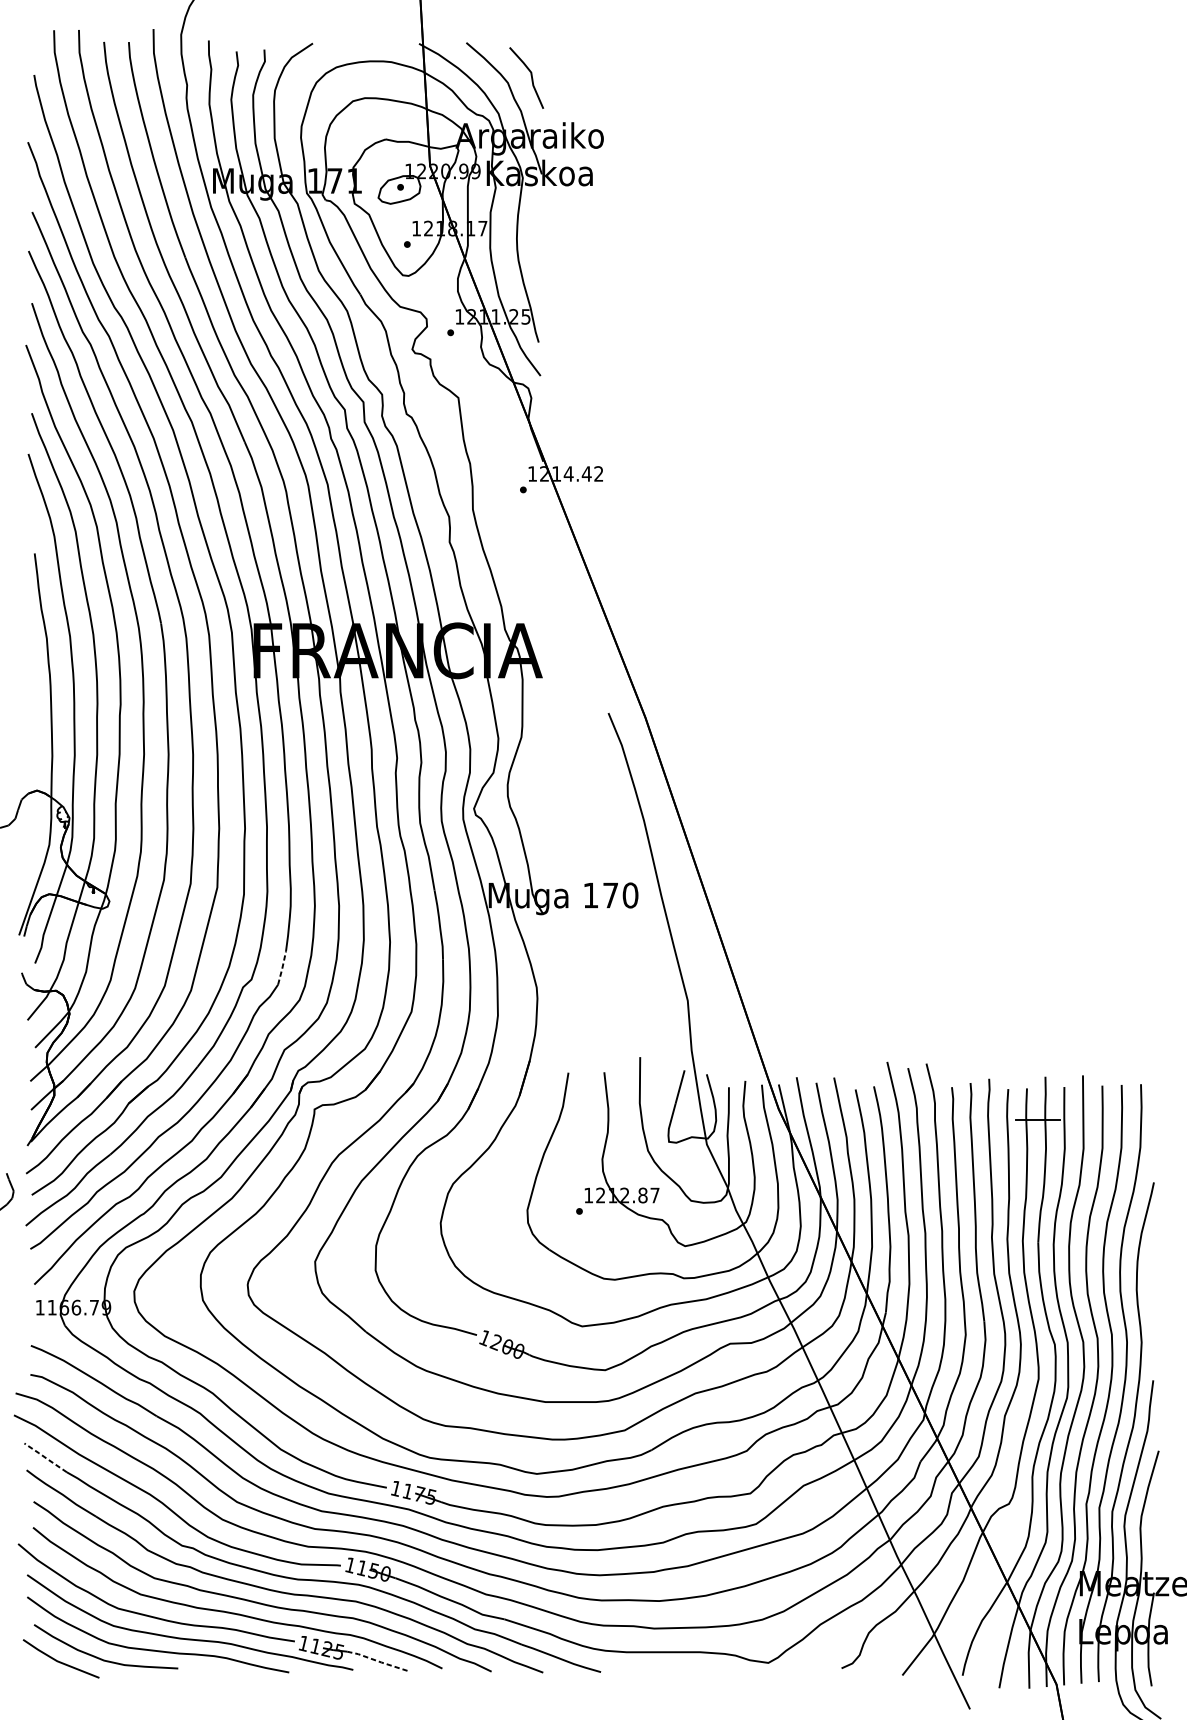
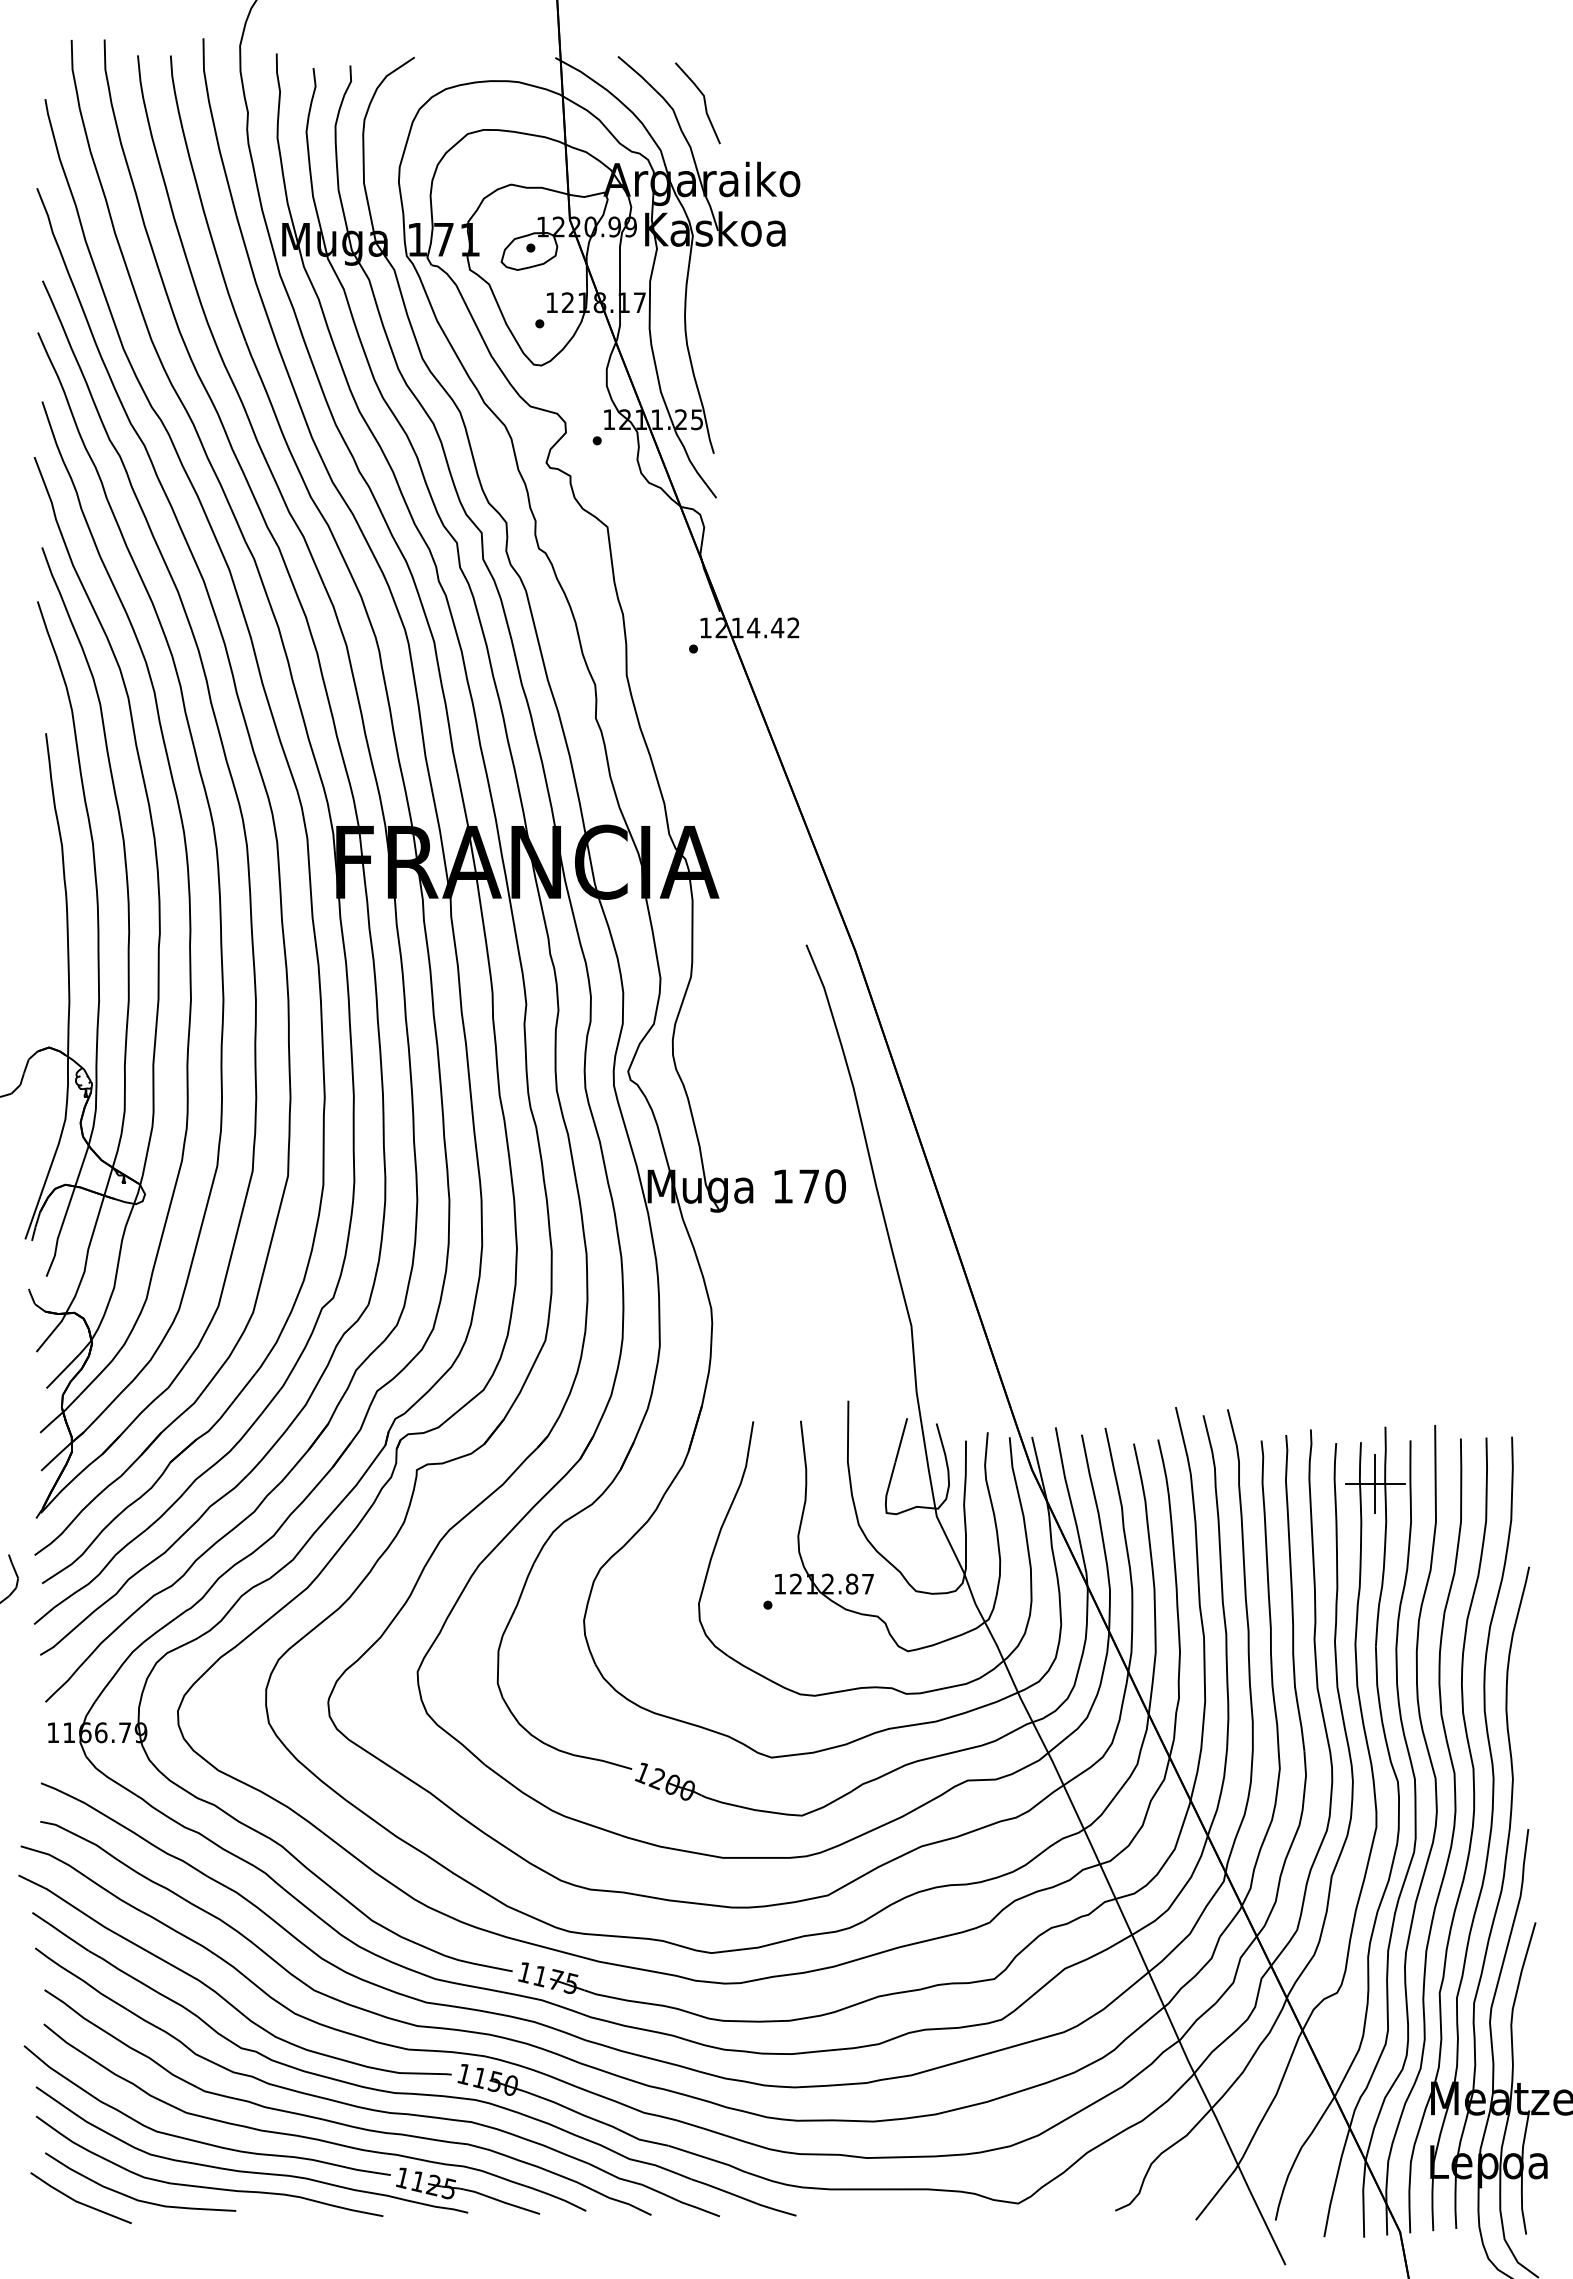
line: (282, 967) -> (374, 1282), dashed -> solid
line: (1037, 1119) -> (1375, 1483), added
line: (44, 1457) -> (59, 1931), dashed -> solid
line: (378, 1661) -> (501, 2201), dashed -> solid

